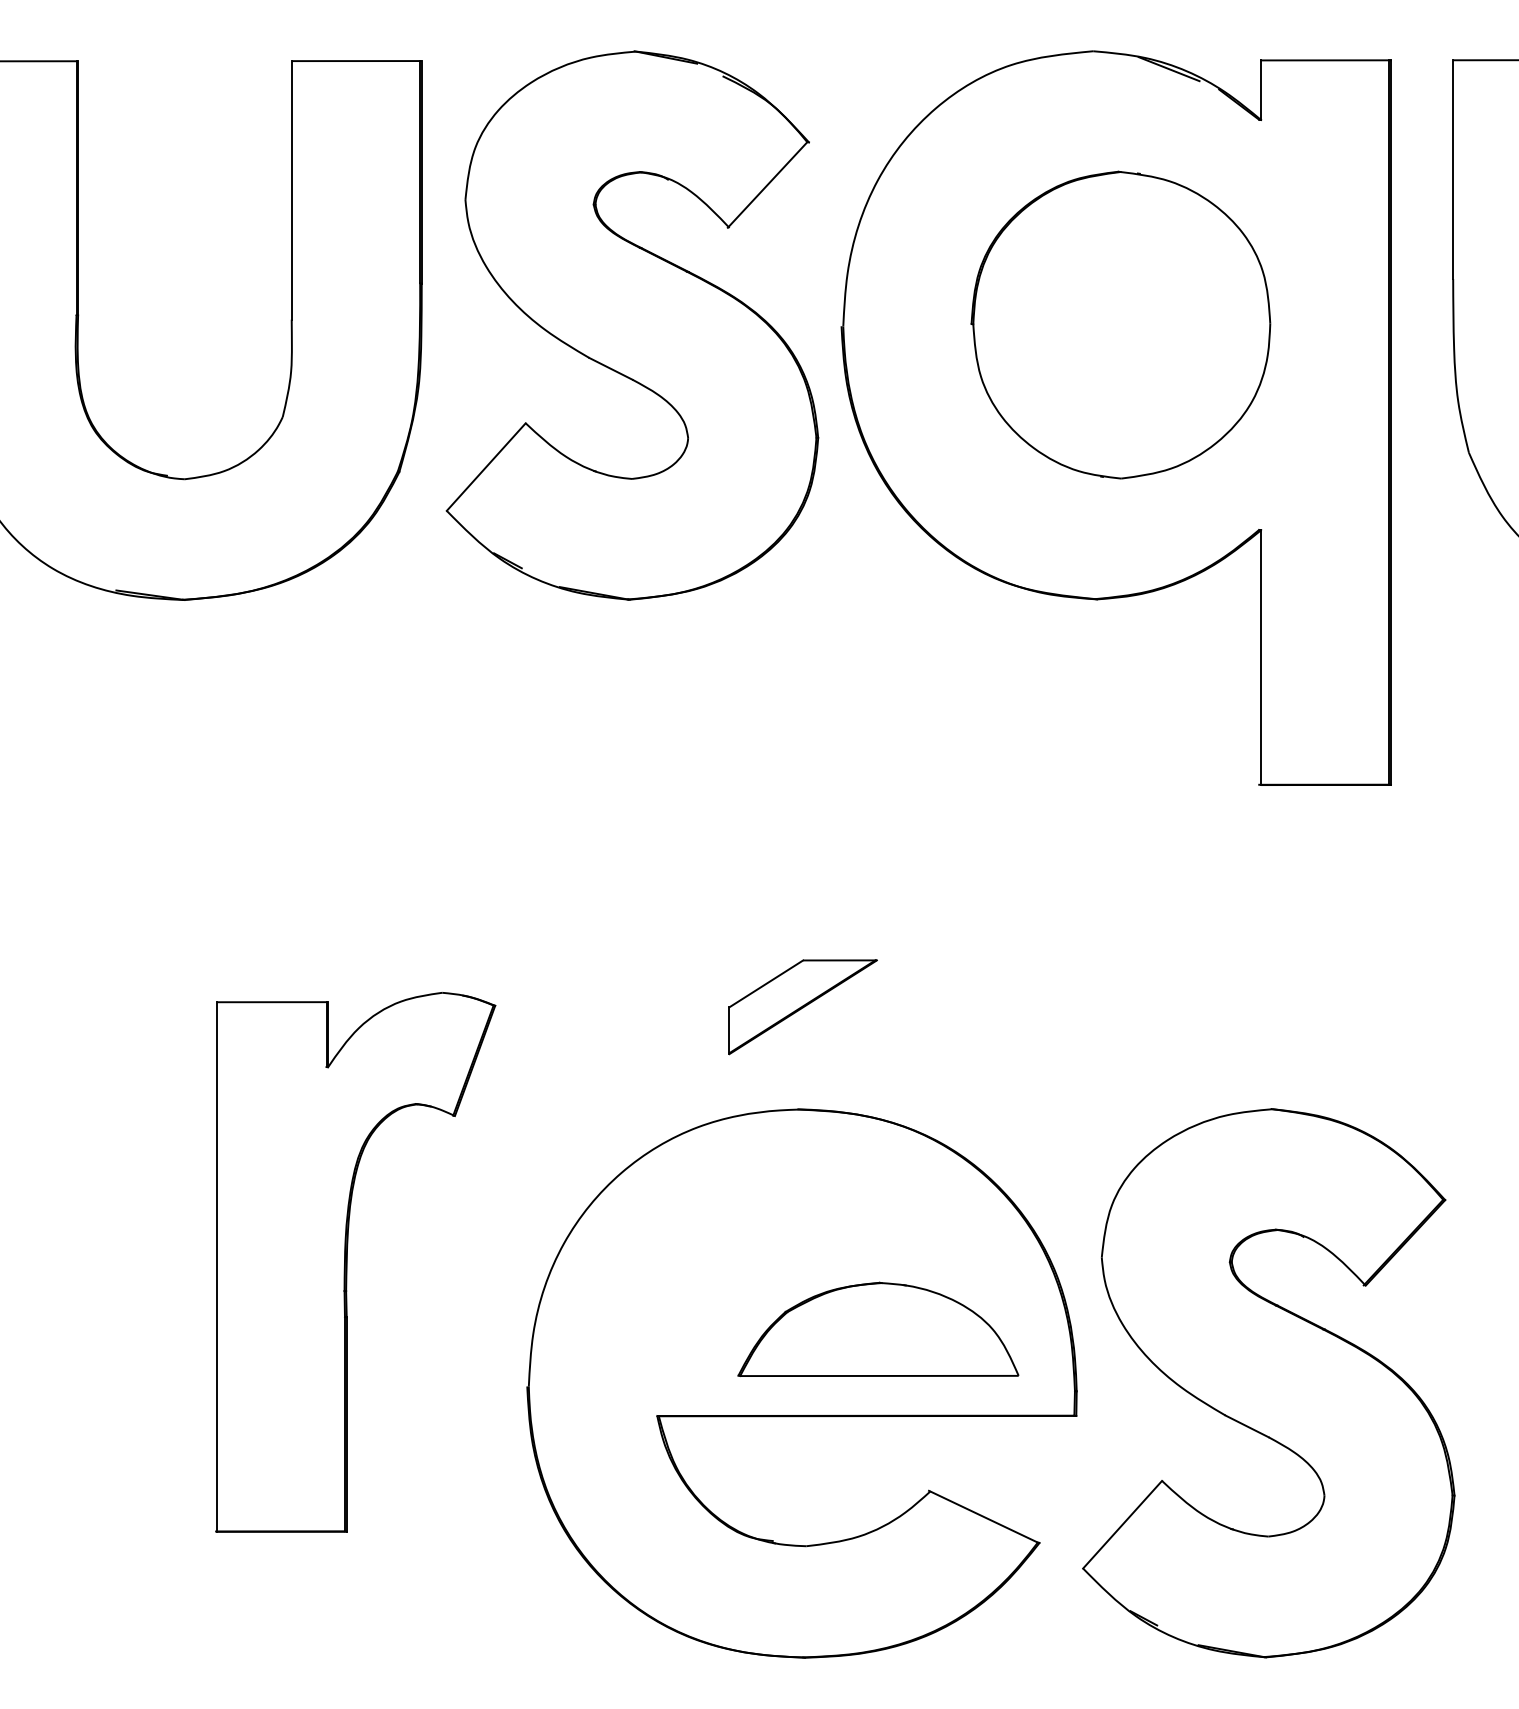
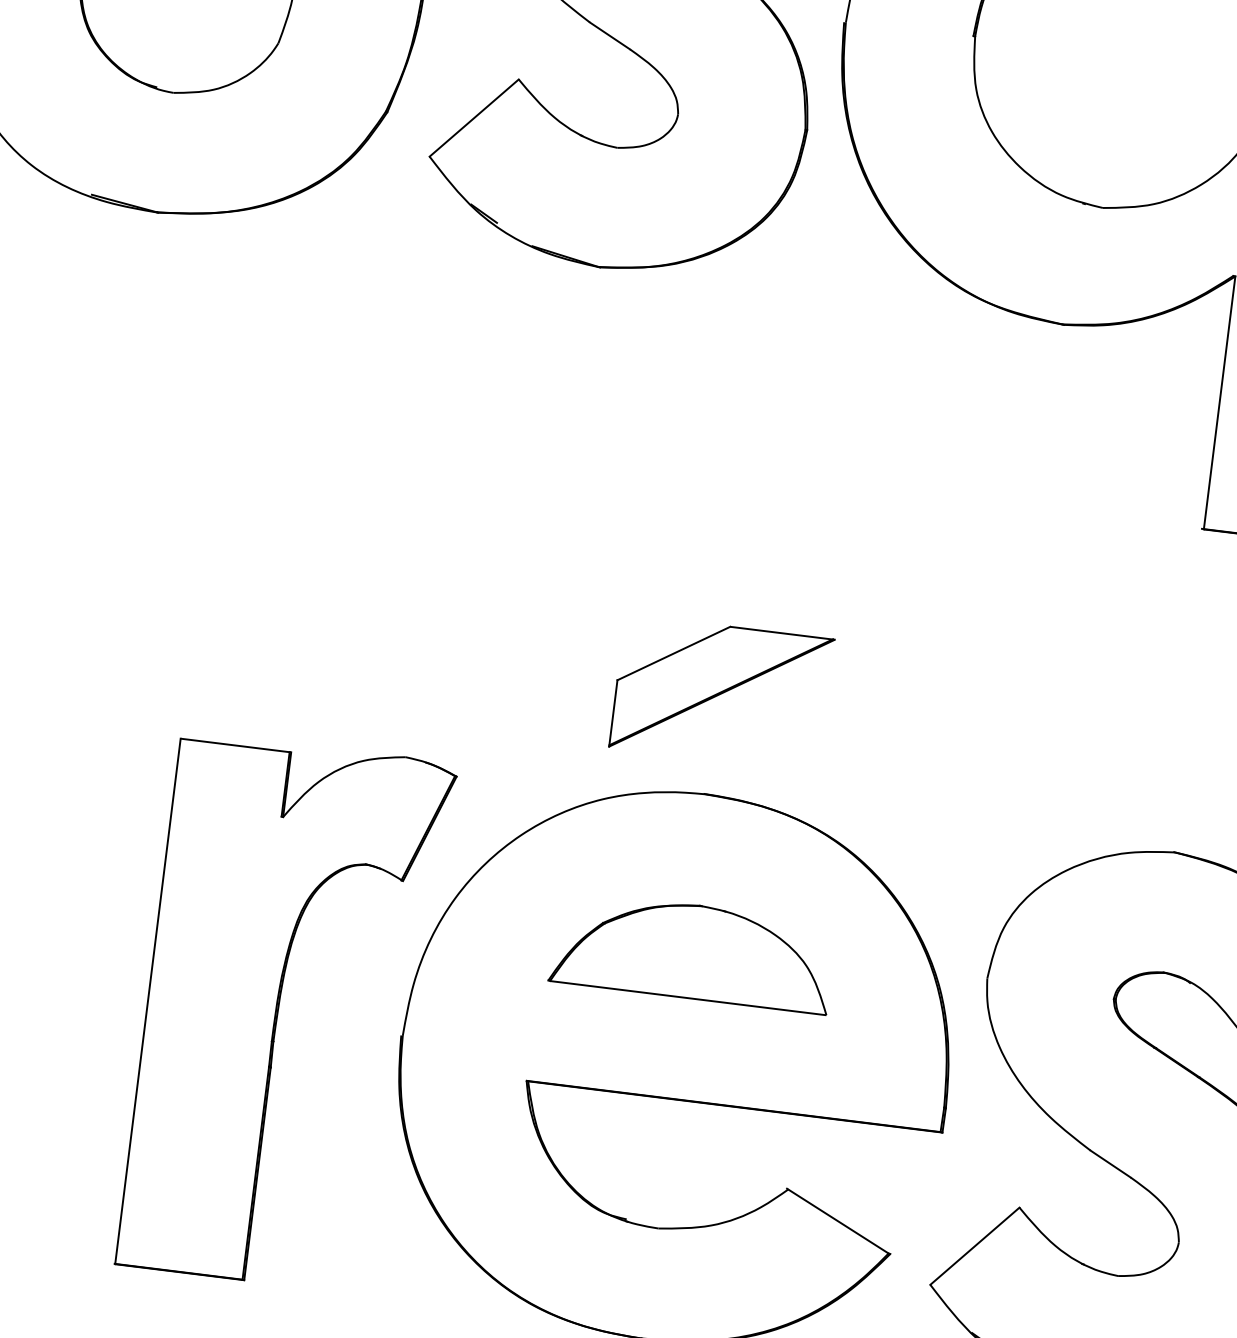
part: (802, 1007) -> (721, 693), size x1.43
part: (347, 1262) -> (278, 1013), moved
part: (878, 1328) -> (693, 950), moved

